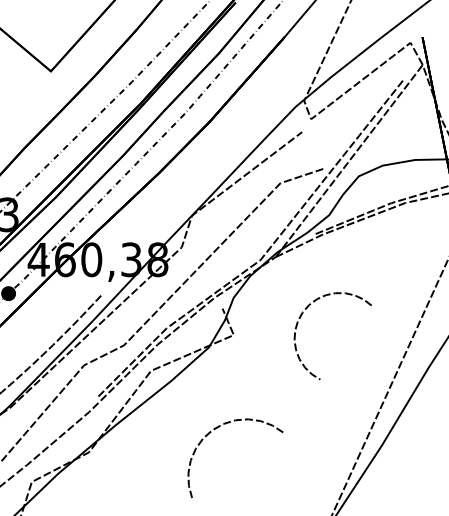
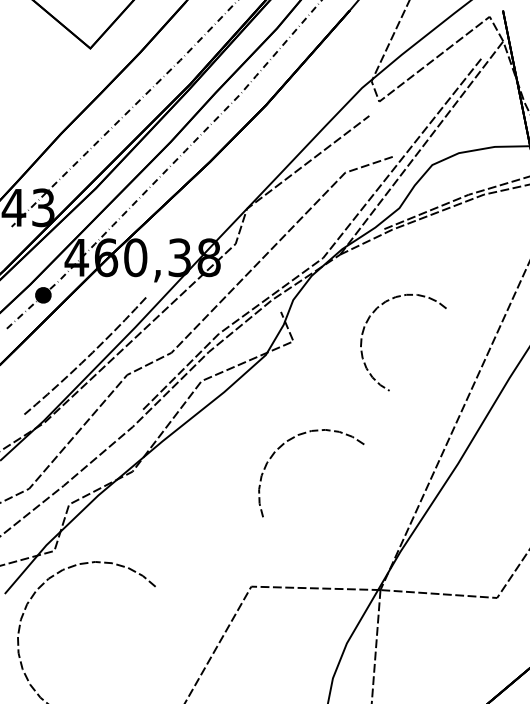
curve: (220, 427) -> (294, 438), moved

